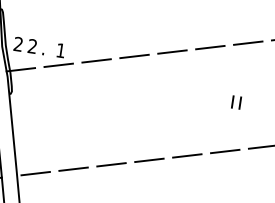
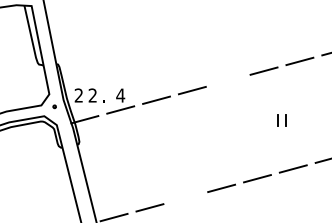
text: (60, 50) -> (120, 95), 1 -> 4
line: (171, 51) -> (227, 80), removed
part: (235, 102) -> (281, 120), moved
line: (111, 164) -> (185, 197), removed

